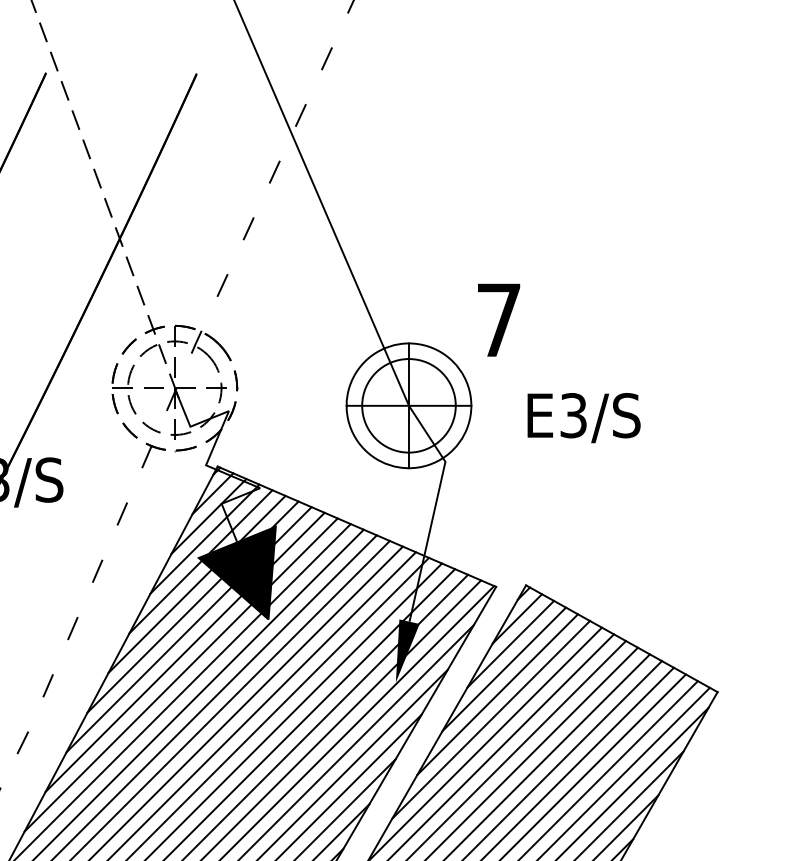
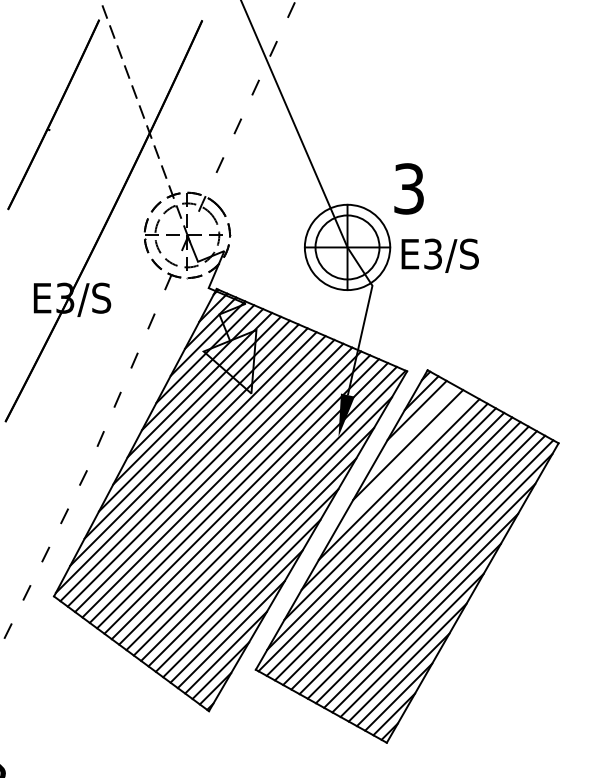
text: (498, 319) -> (408, 188), 7 -> 3
text: (582, 417) -> (439, 255), moved
fill: (236, 572) -> (229, 361), removed
line: (503, 669) -> (412, 427), removed
line: (490, 718) -> (403, 461), removed

